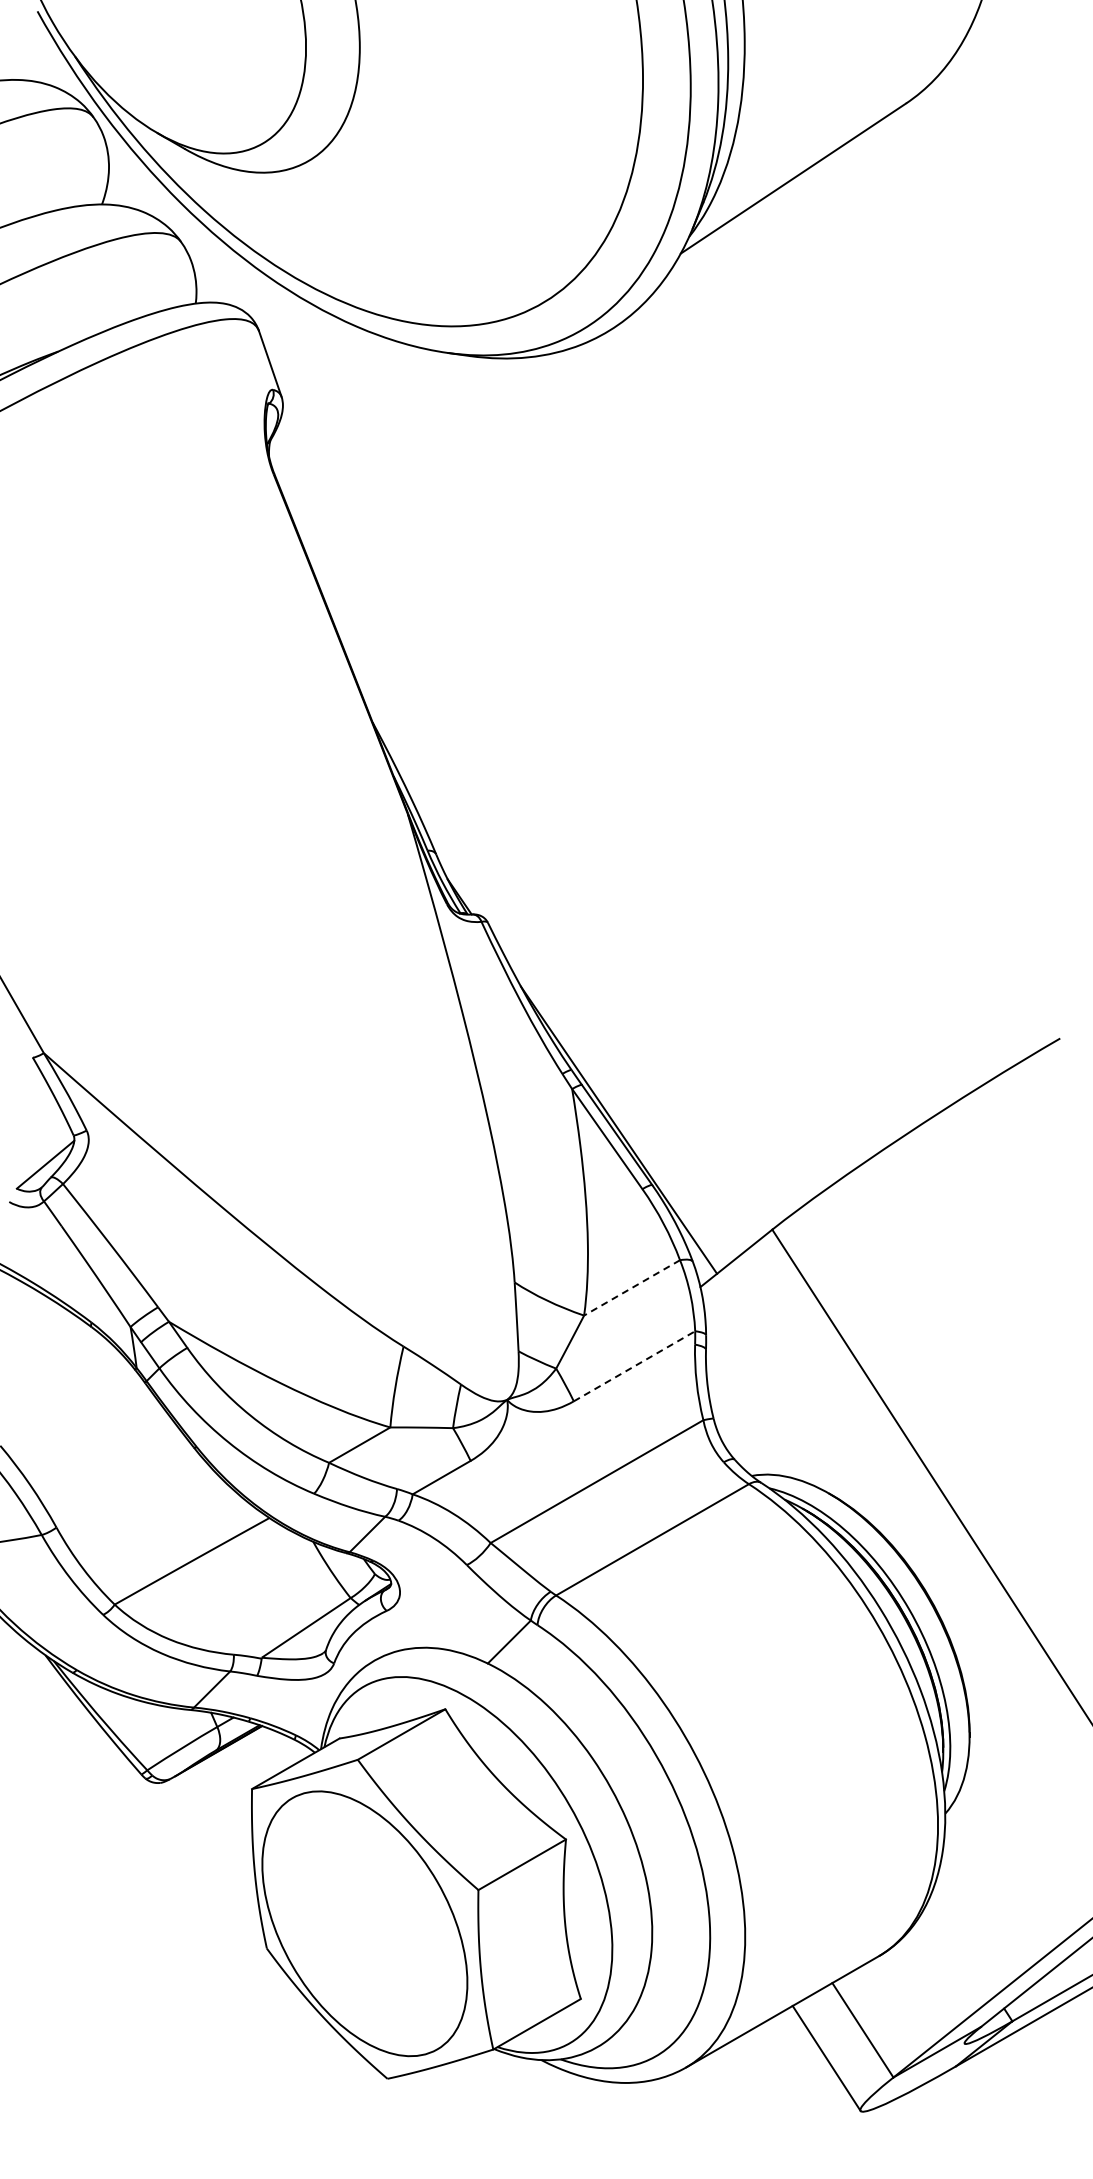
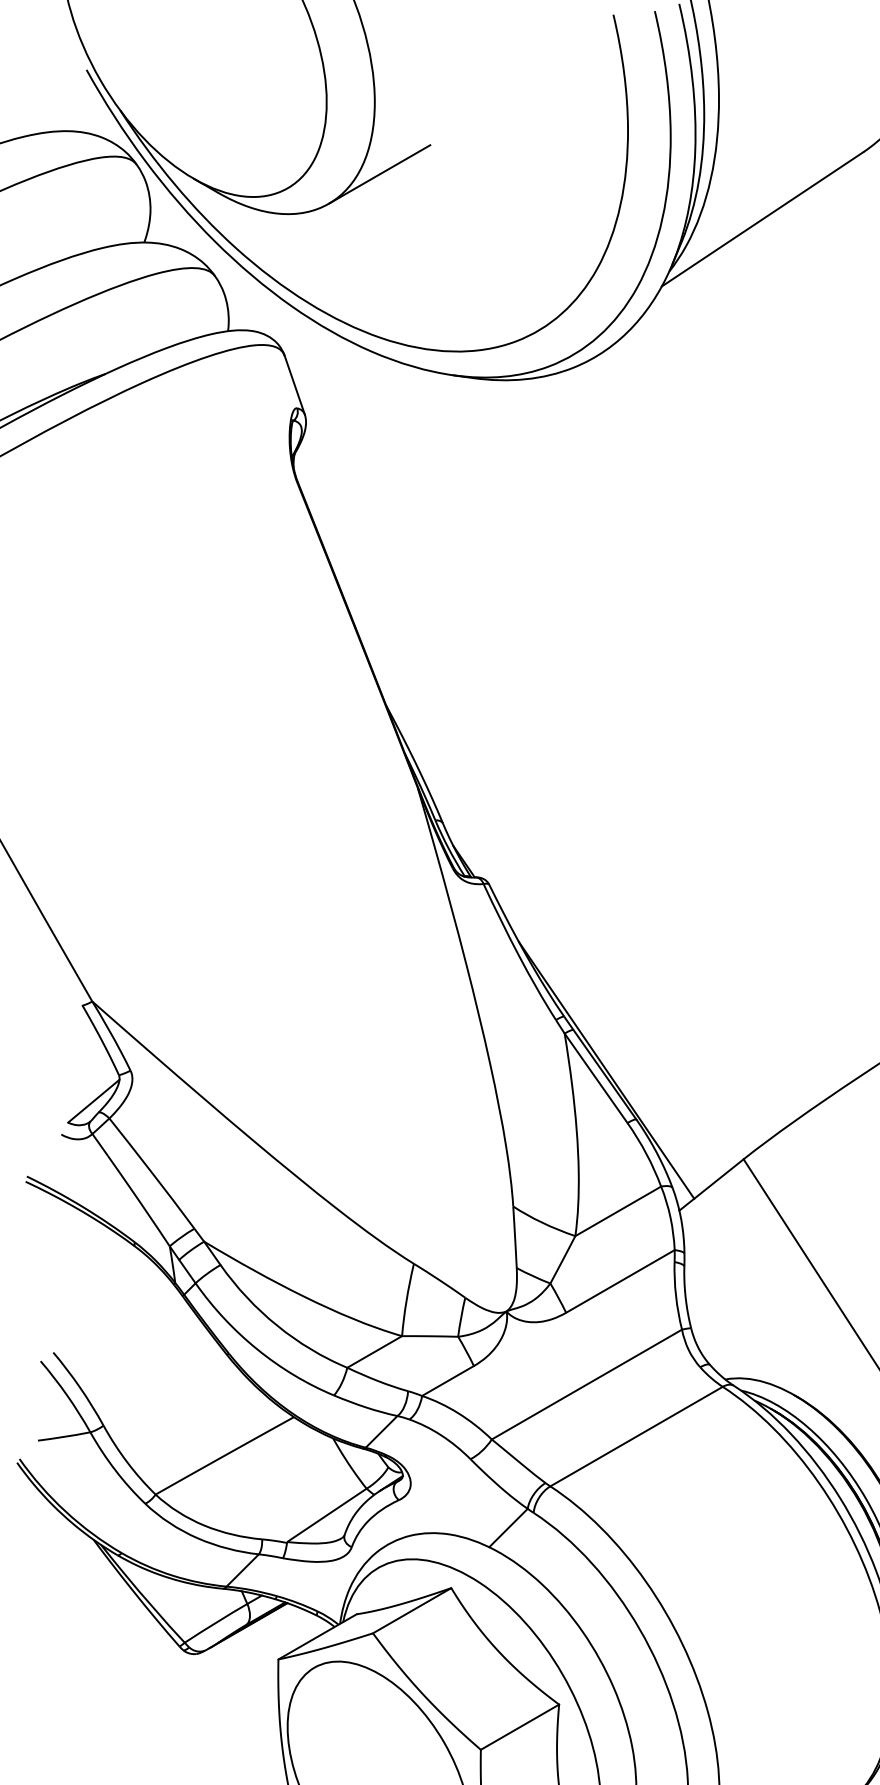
line: (364, 128) -> (378, 174), added
line: (631, 1288) -> (617, 1211), dashed -> solid
line: (634, 1366) -> (620, 1281), dashed -> solid

